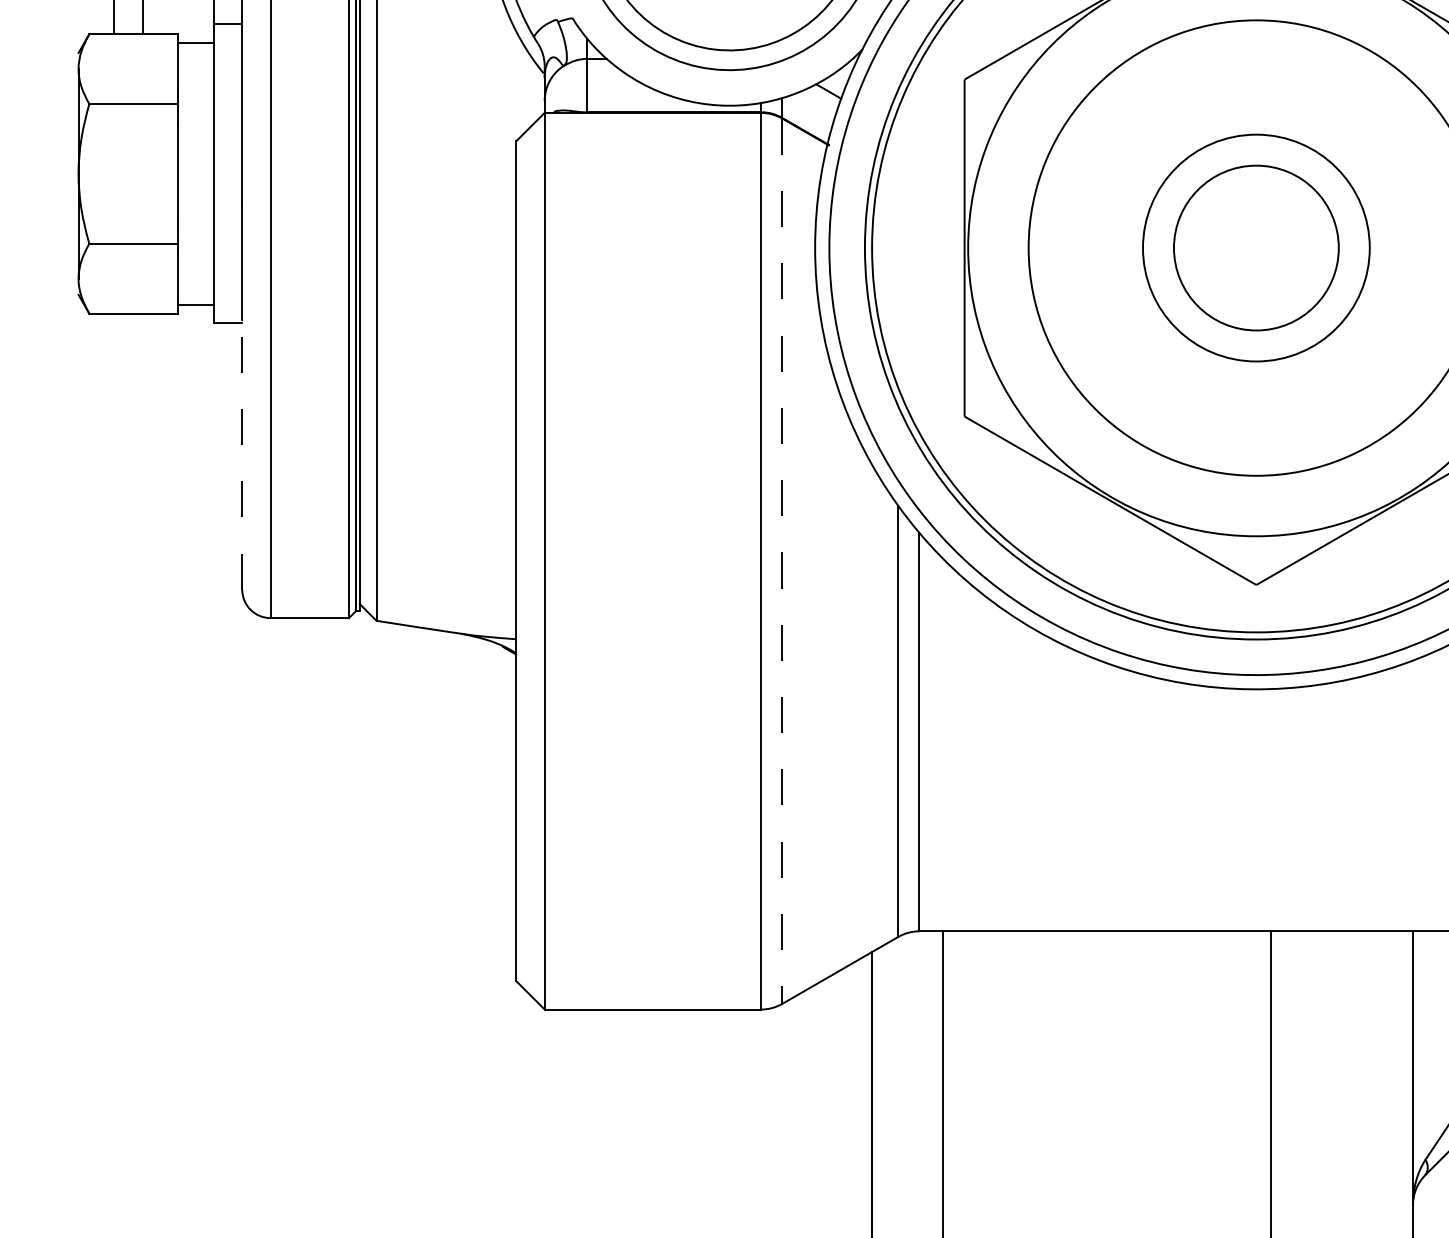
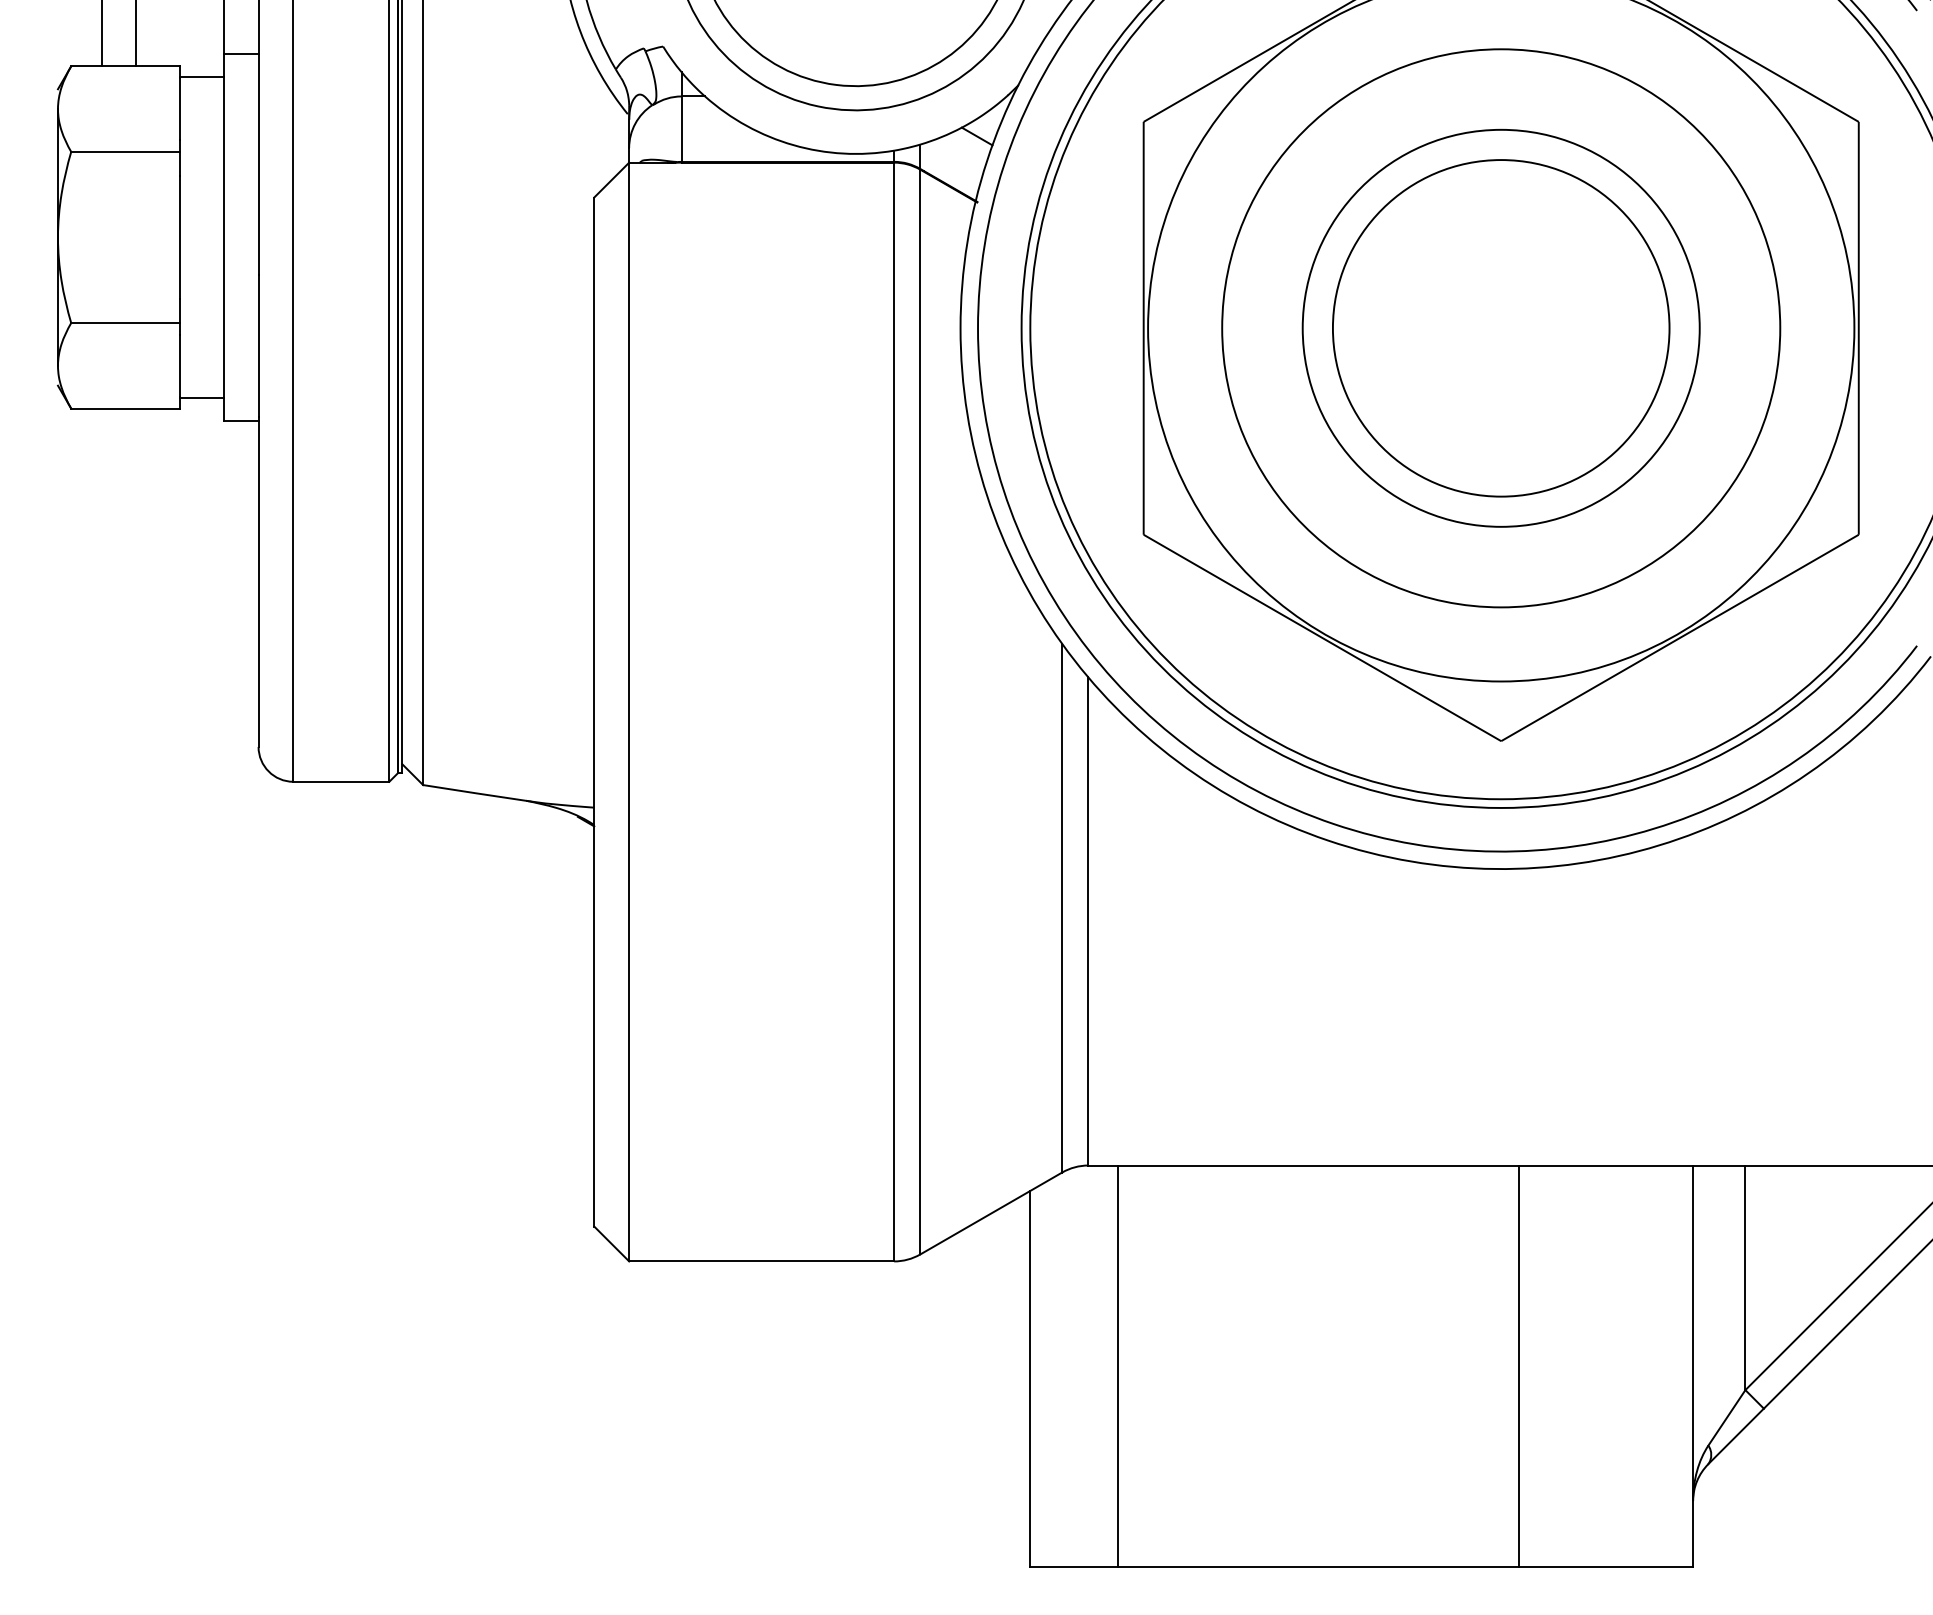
circle: (1255, 247) -> (1500, 327), size x1.43
circle: (1255, 248) -> (1500, 328), size x1.67
line: (242, 454) -> (258, 581), dashed -> solid
line: (782, 561) -> (920, 712), dashed -> solid

